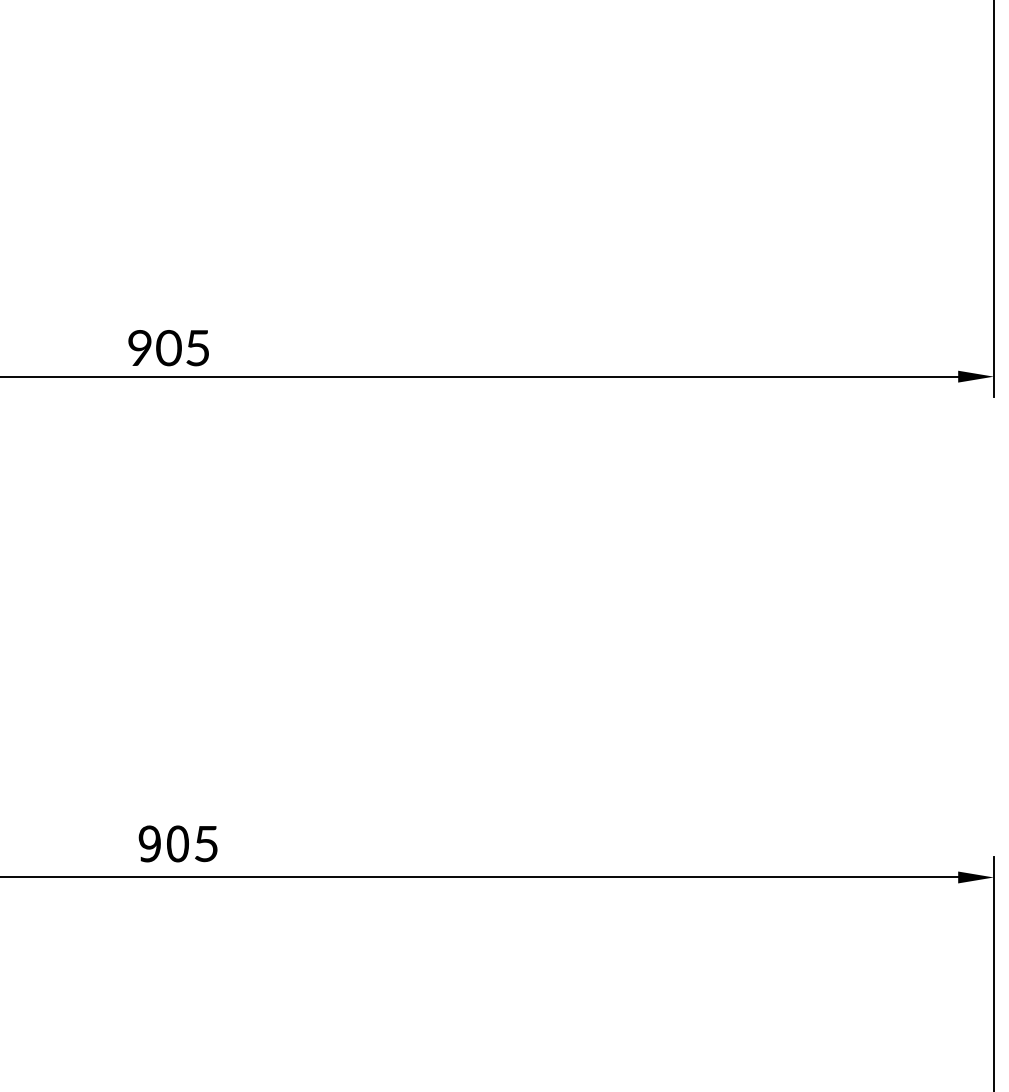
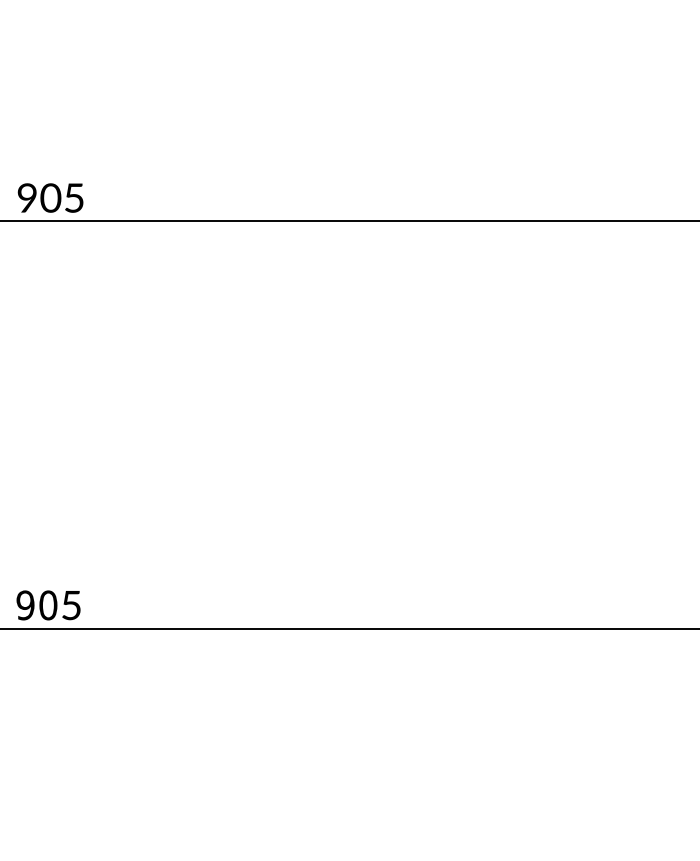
text: (168, 348) -> (50, 198), moved
text: (177, 843) -> (48, 605), moved

